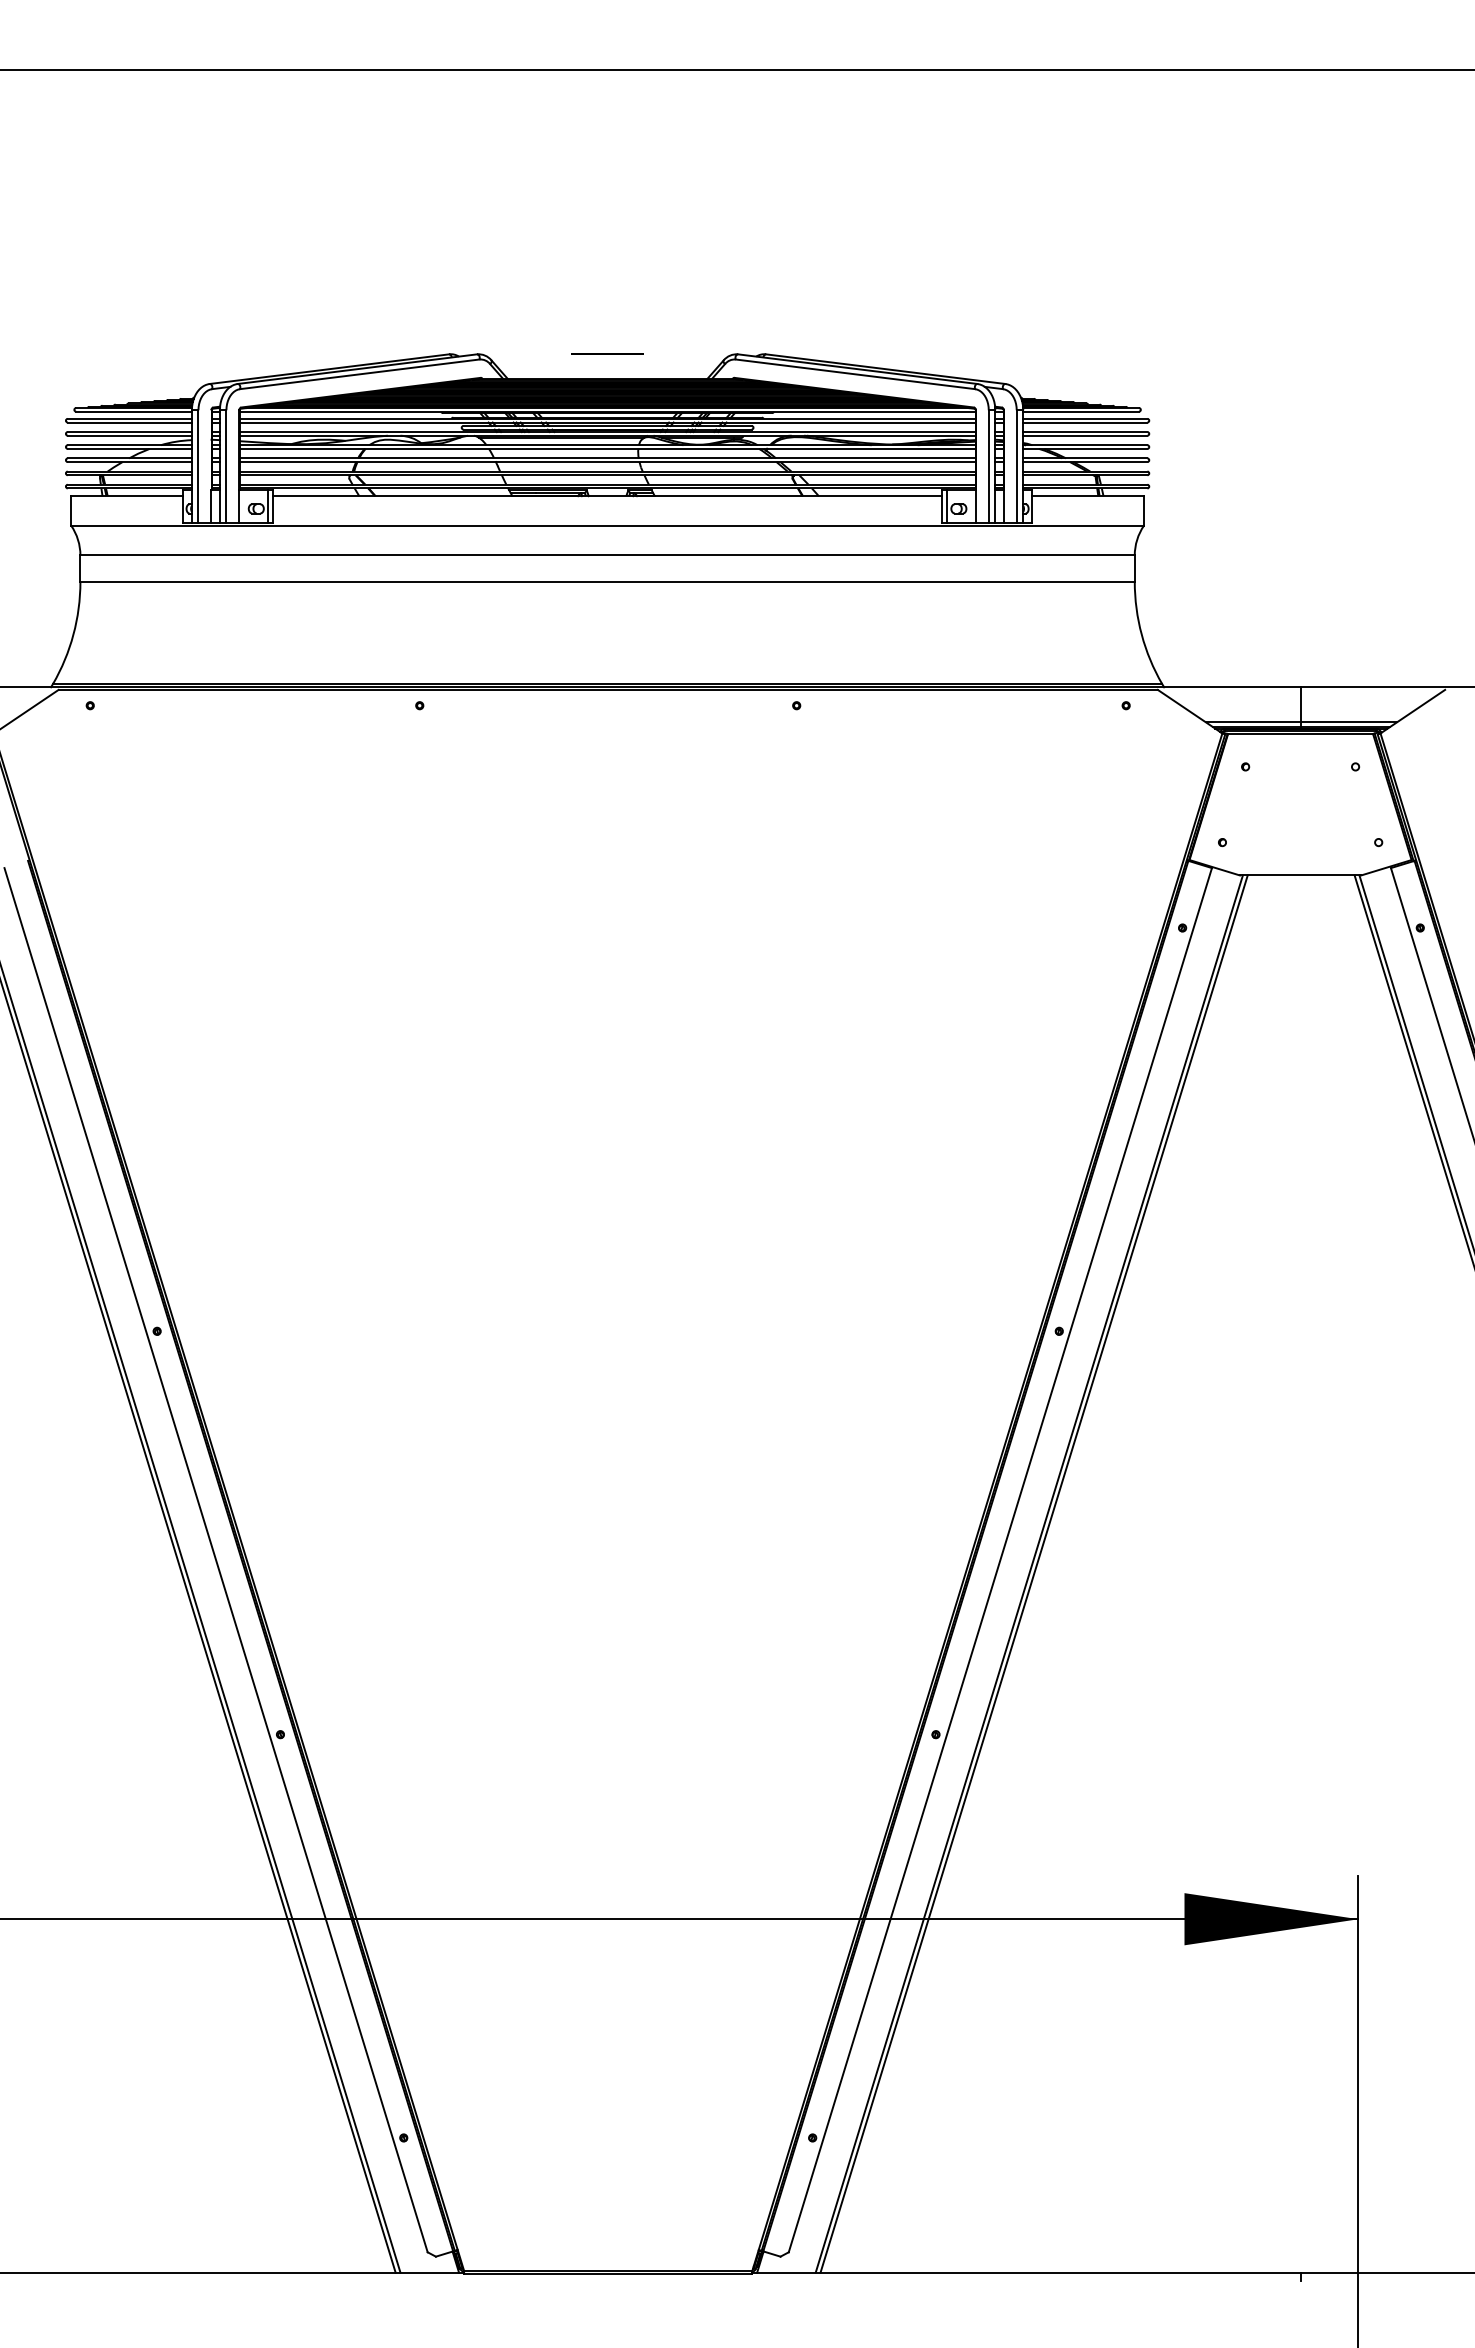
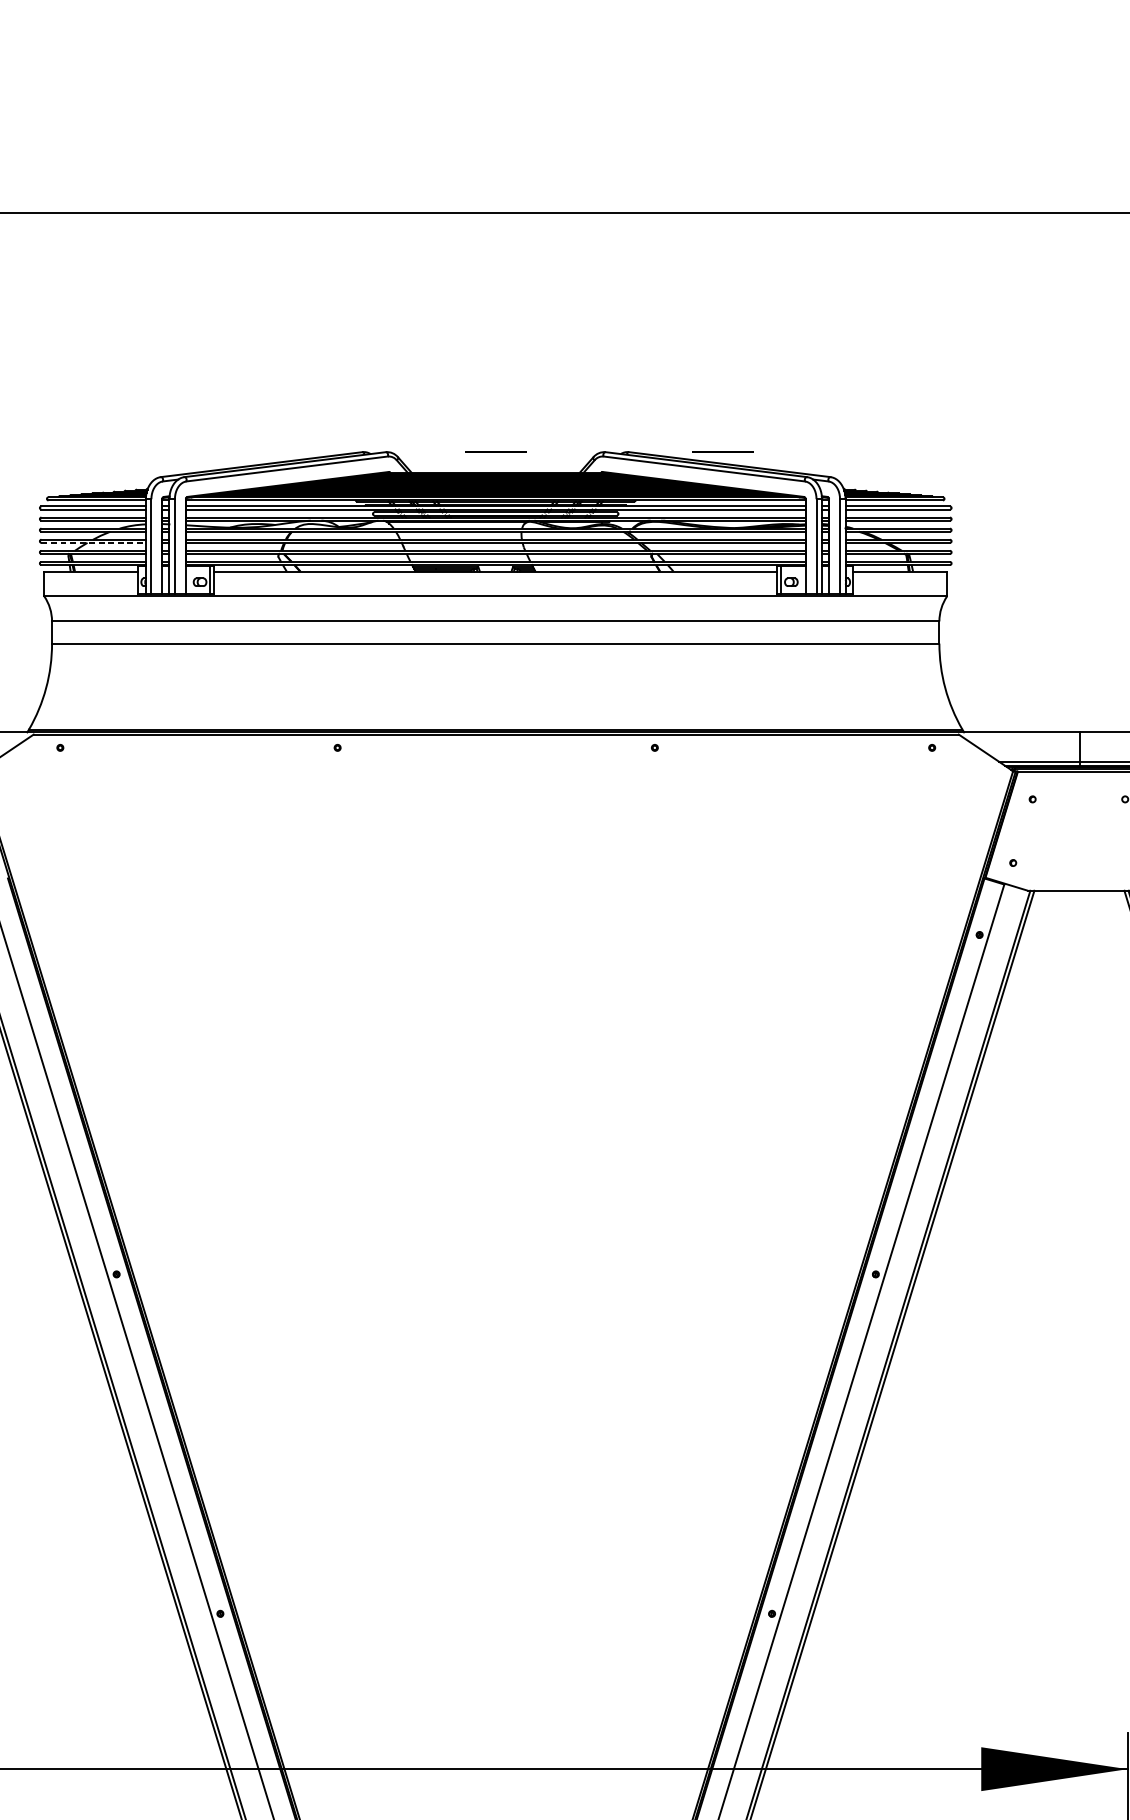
line: (877, 353) -> (722, 451), added
line: (130, 462) -> (94, 543), solid -> dashed

